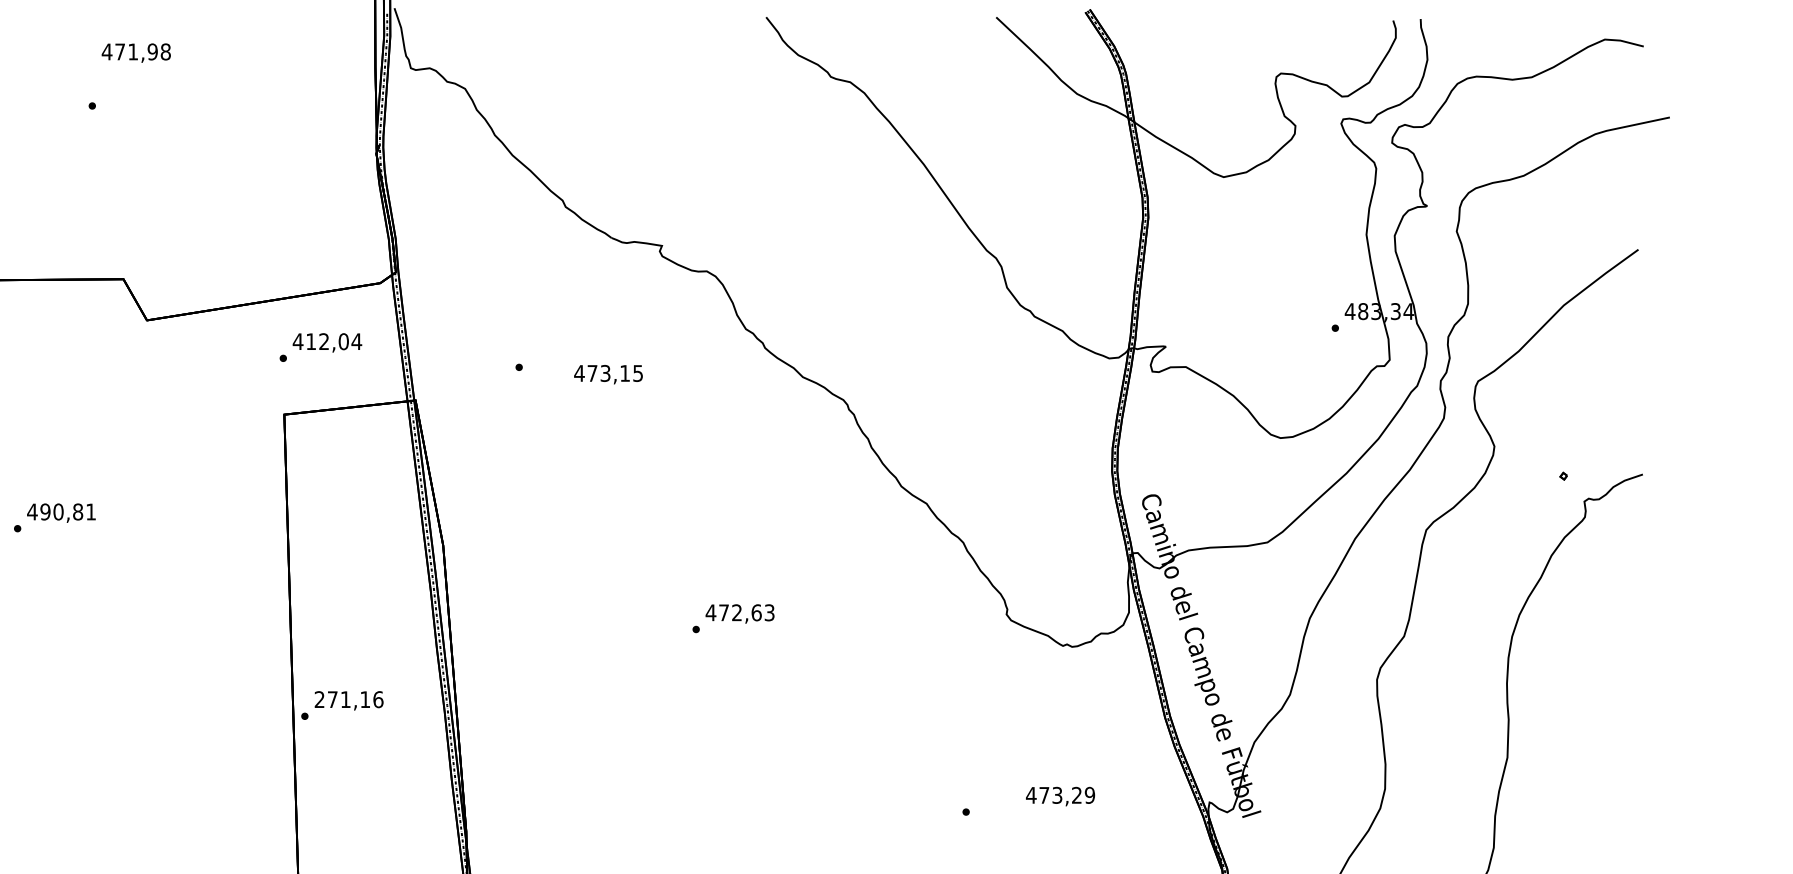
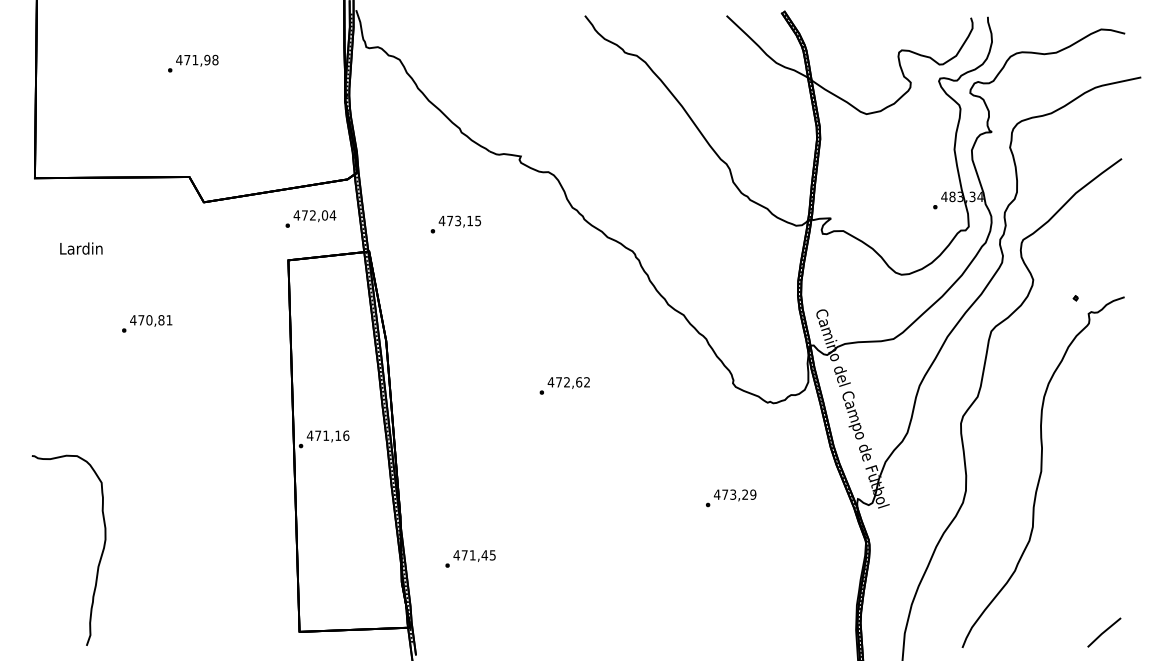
text: (136, 52) -> (197, 60), moved
text: (310, 341) -> (304, 215), 412,04 -> 472,04
text: (607, 374) -> (459, 221), moved
text: (45, 512) -> (141, 320), 490,81 -> 470,81
text: (770, 613) -> (587, 382), 472,63 -> 472,62
text: (318, 699) -> (309, 435), 271,16 -> 471,16
text: (1059, 796) -> (734, 495), moved

